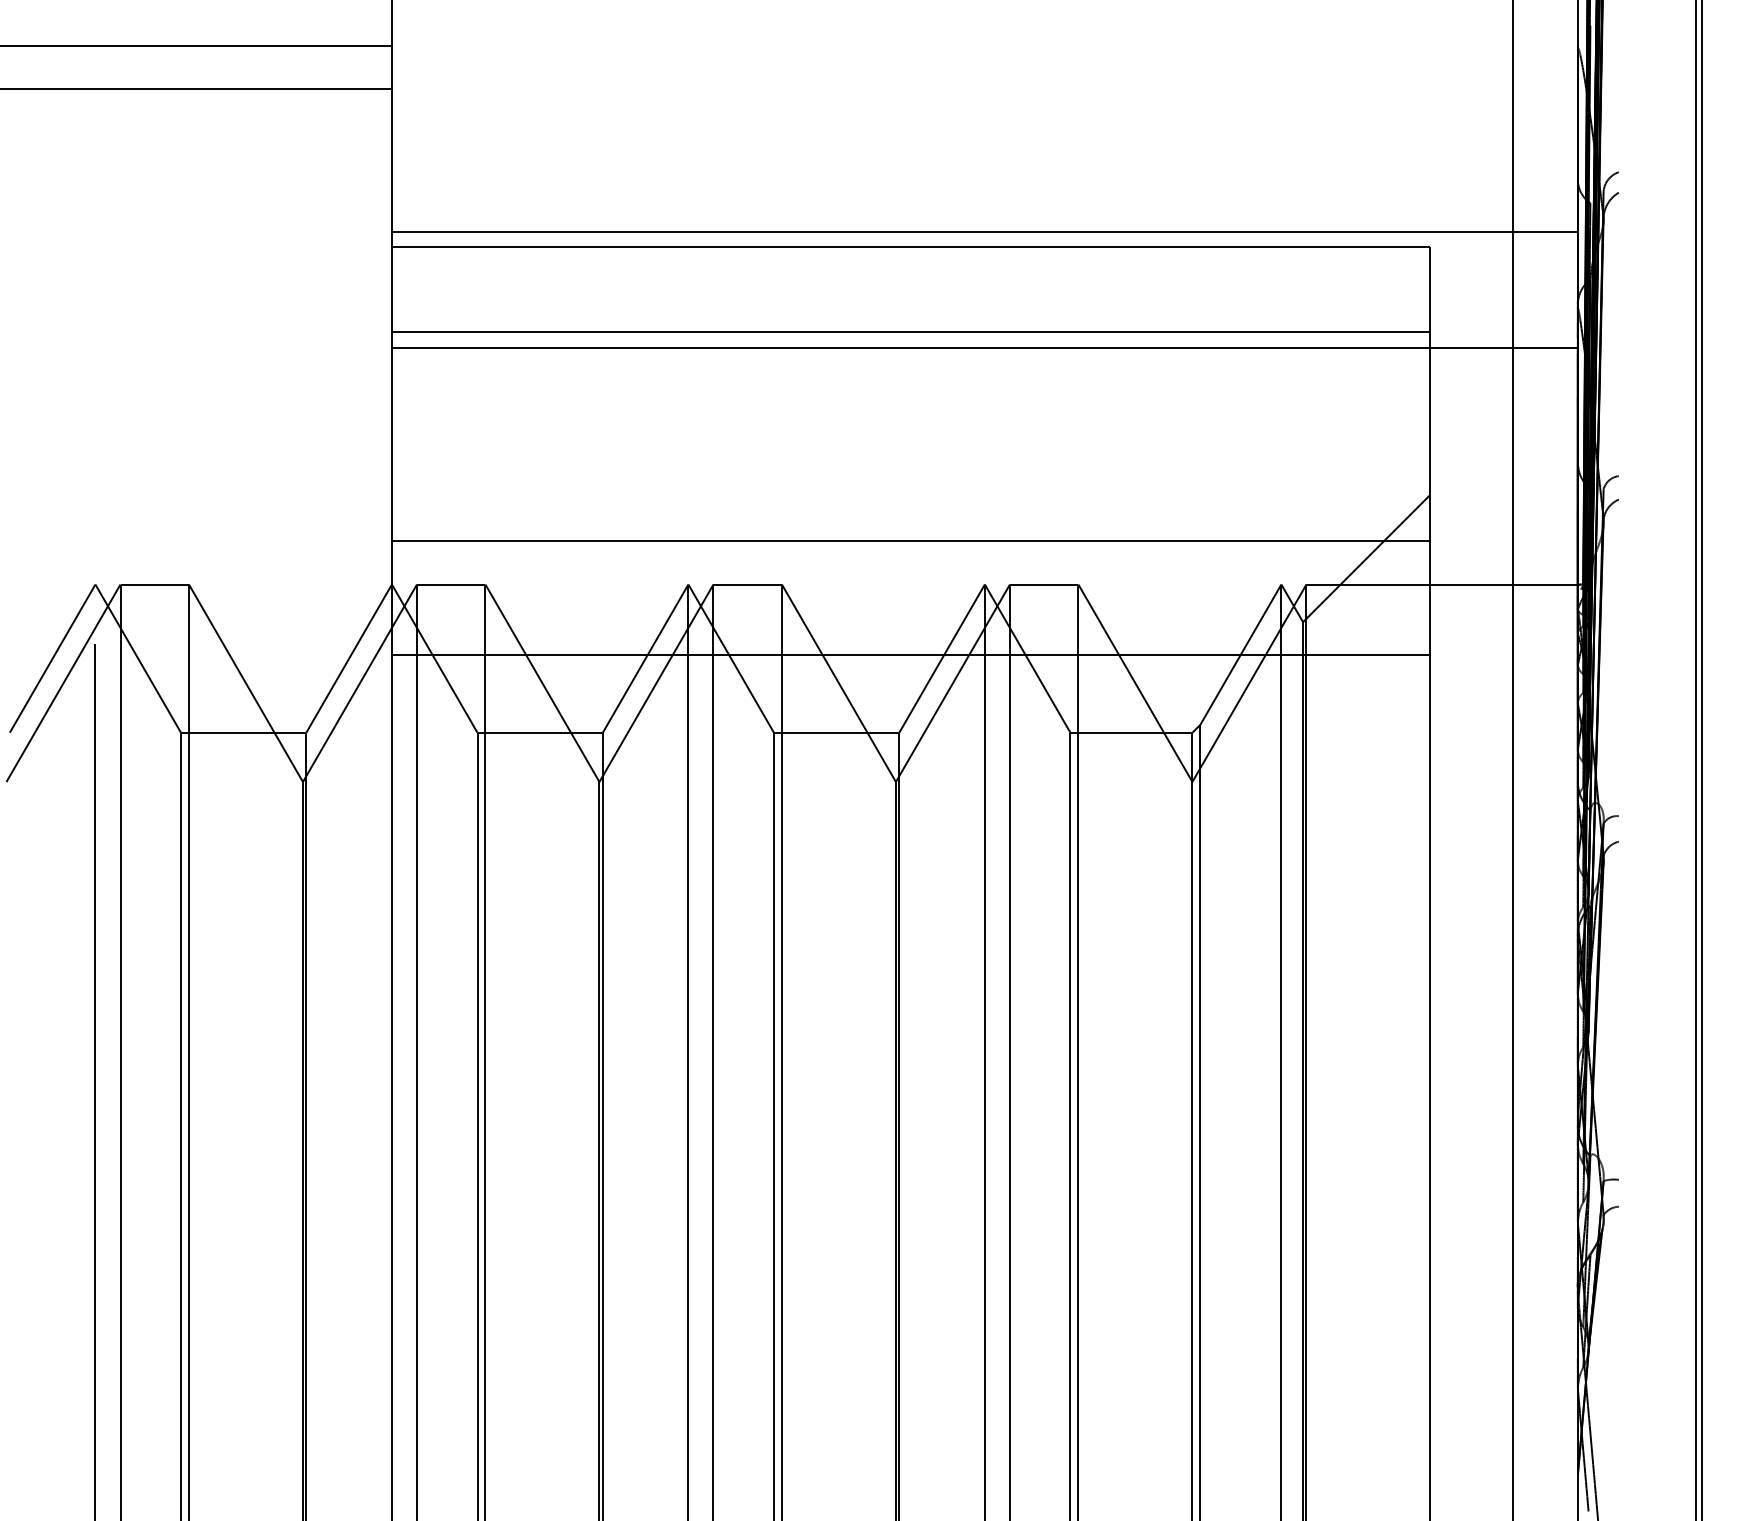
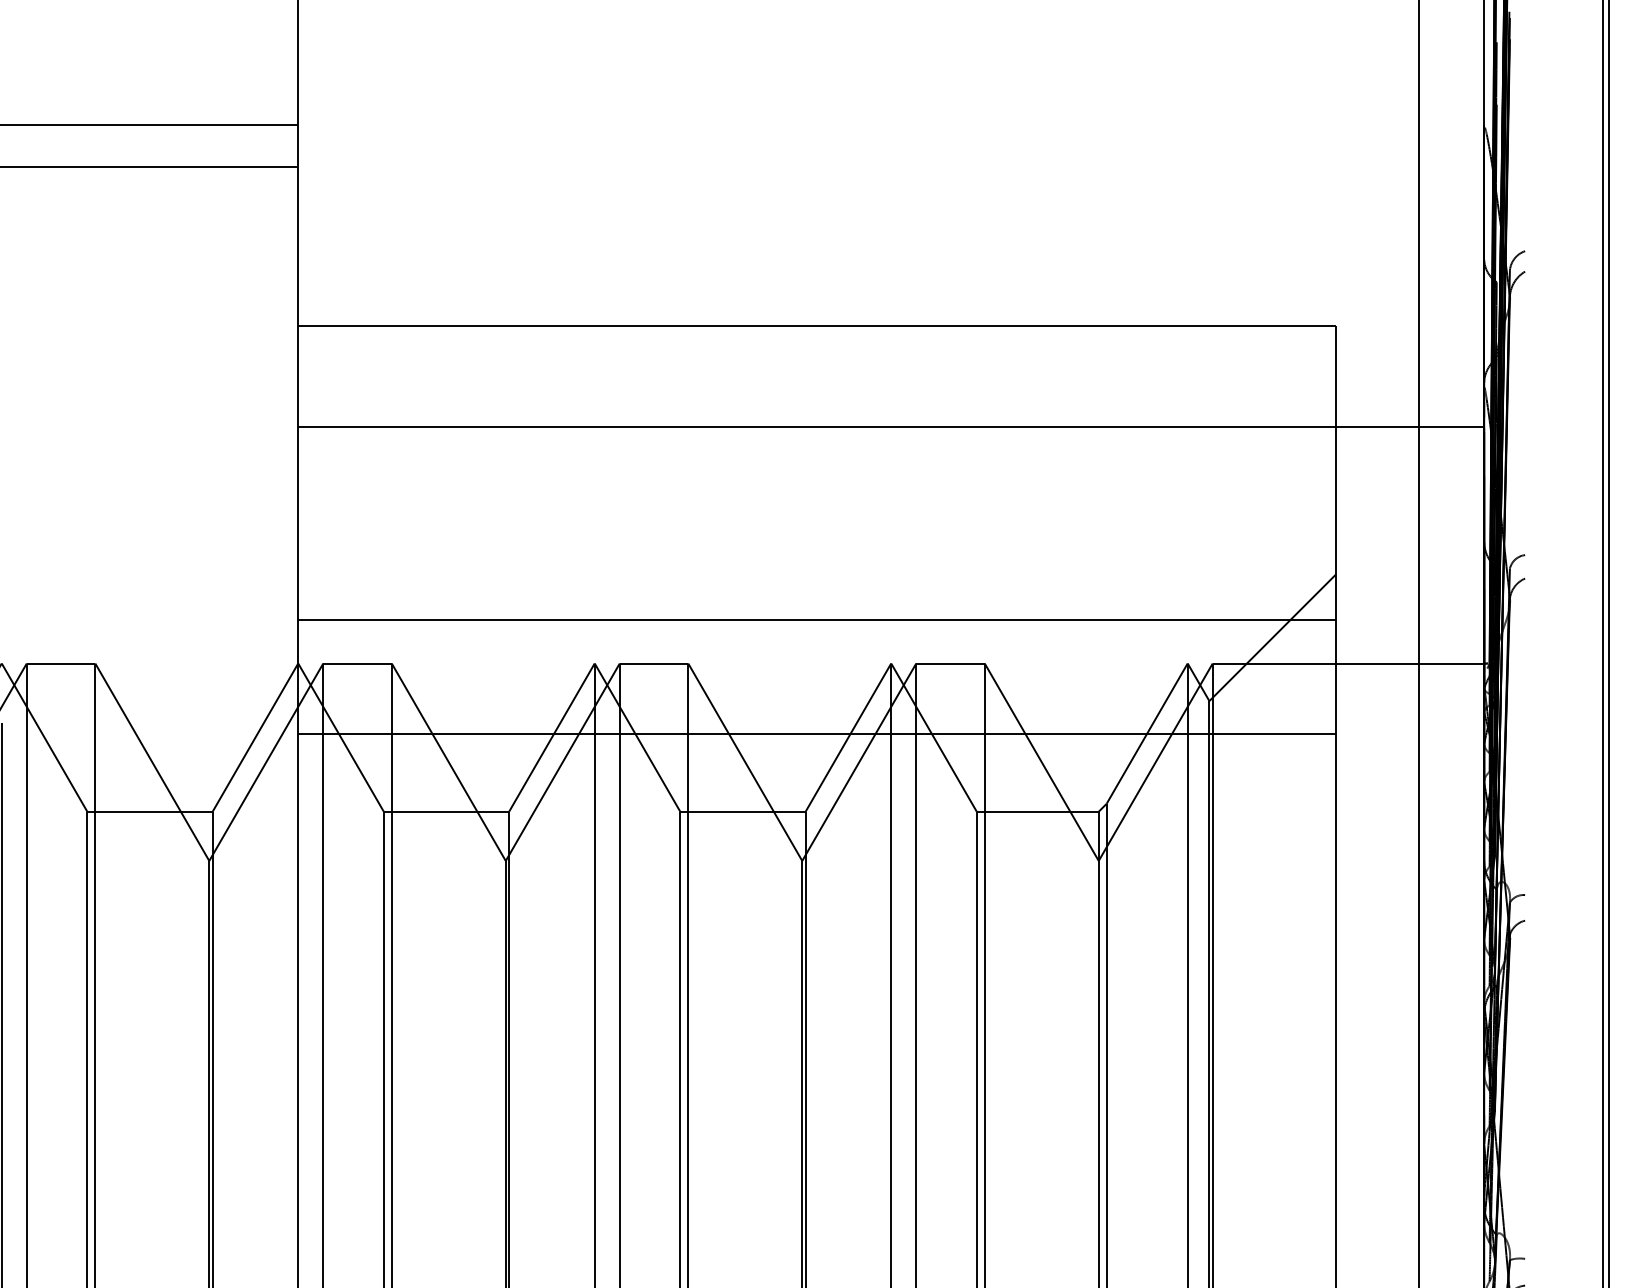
line: (984, 232) -> (890, 311), removed
line: (910, 331) -> (816, 410), removed

